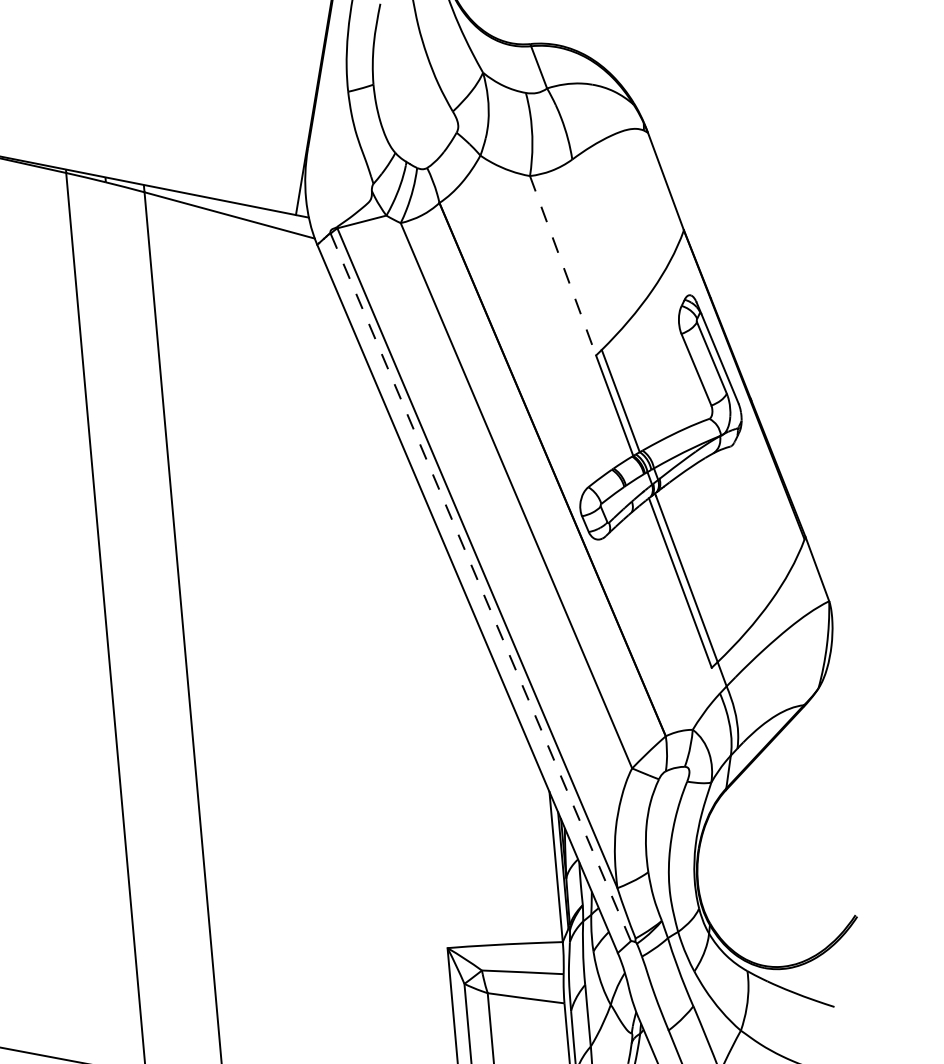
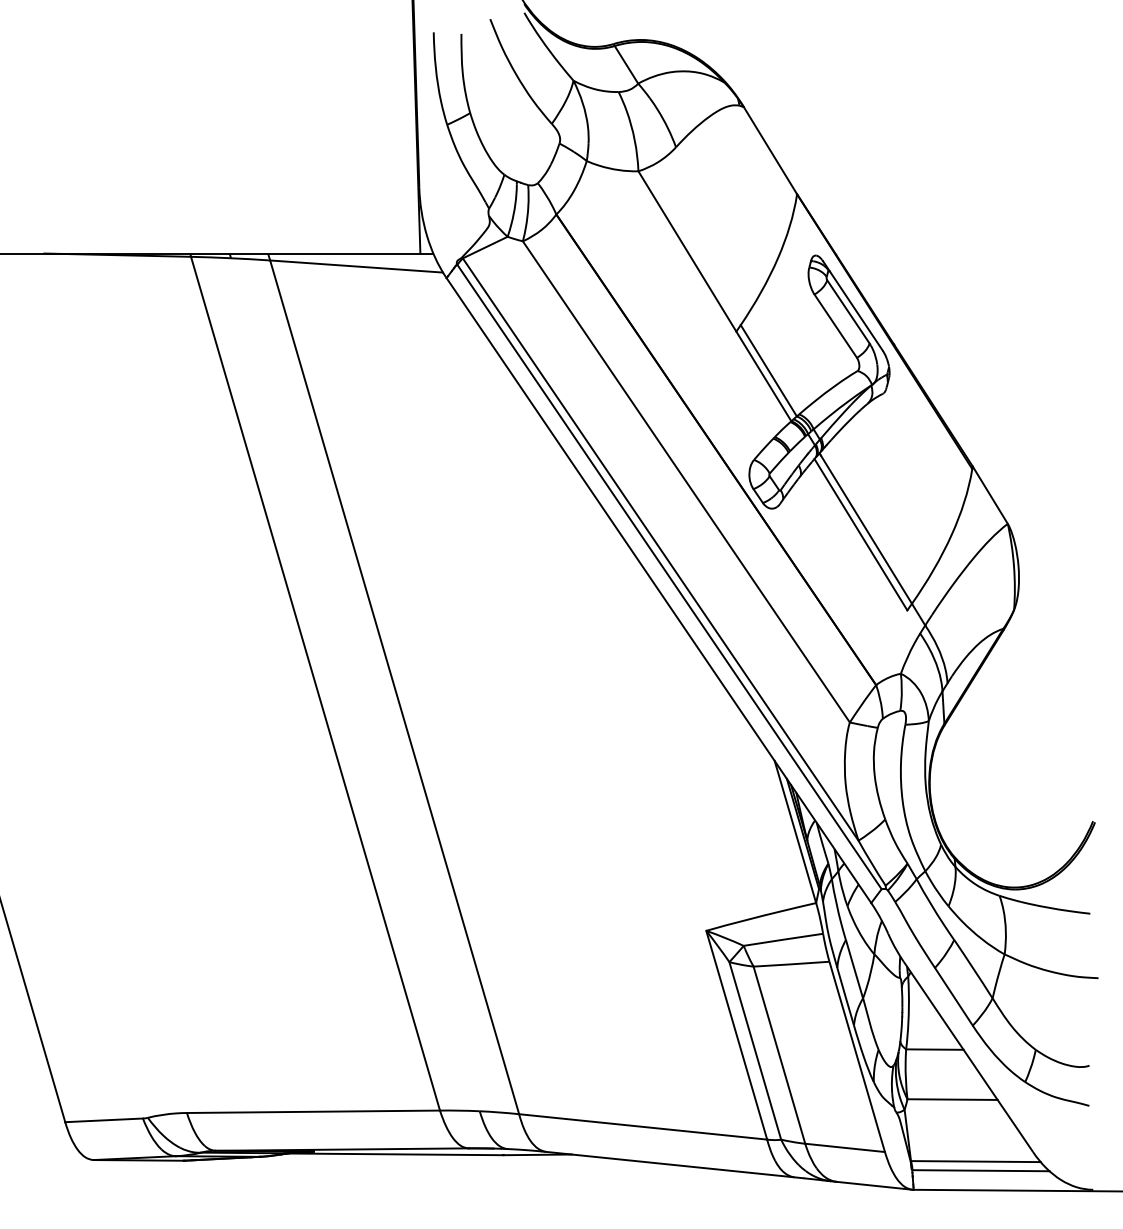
line: (563, 265) -> (687, 251), dashed -> solid
line: (480, 587) -> (669, 577), dashed -> solid

